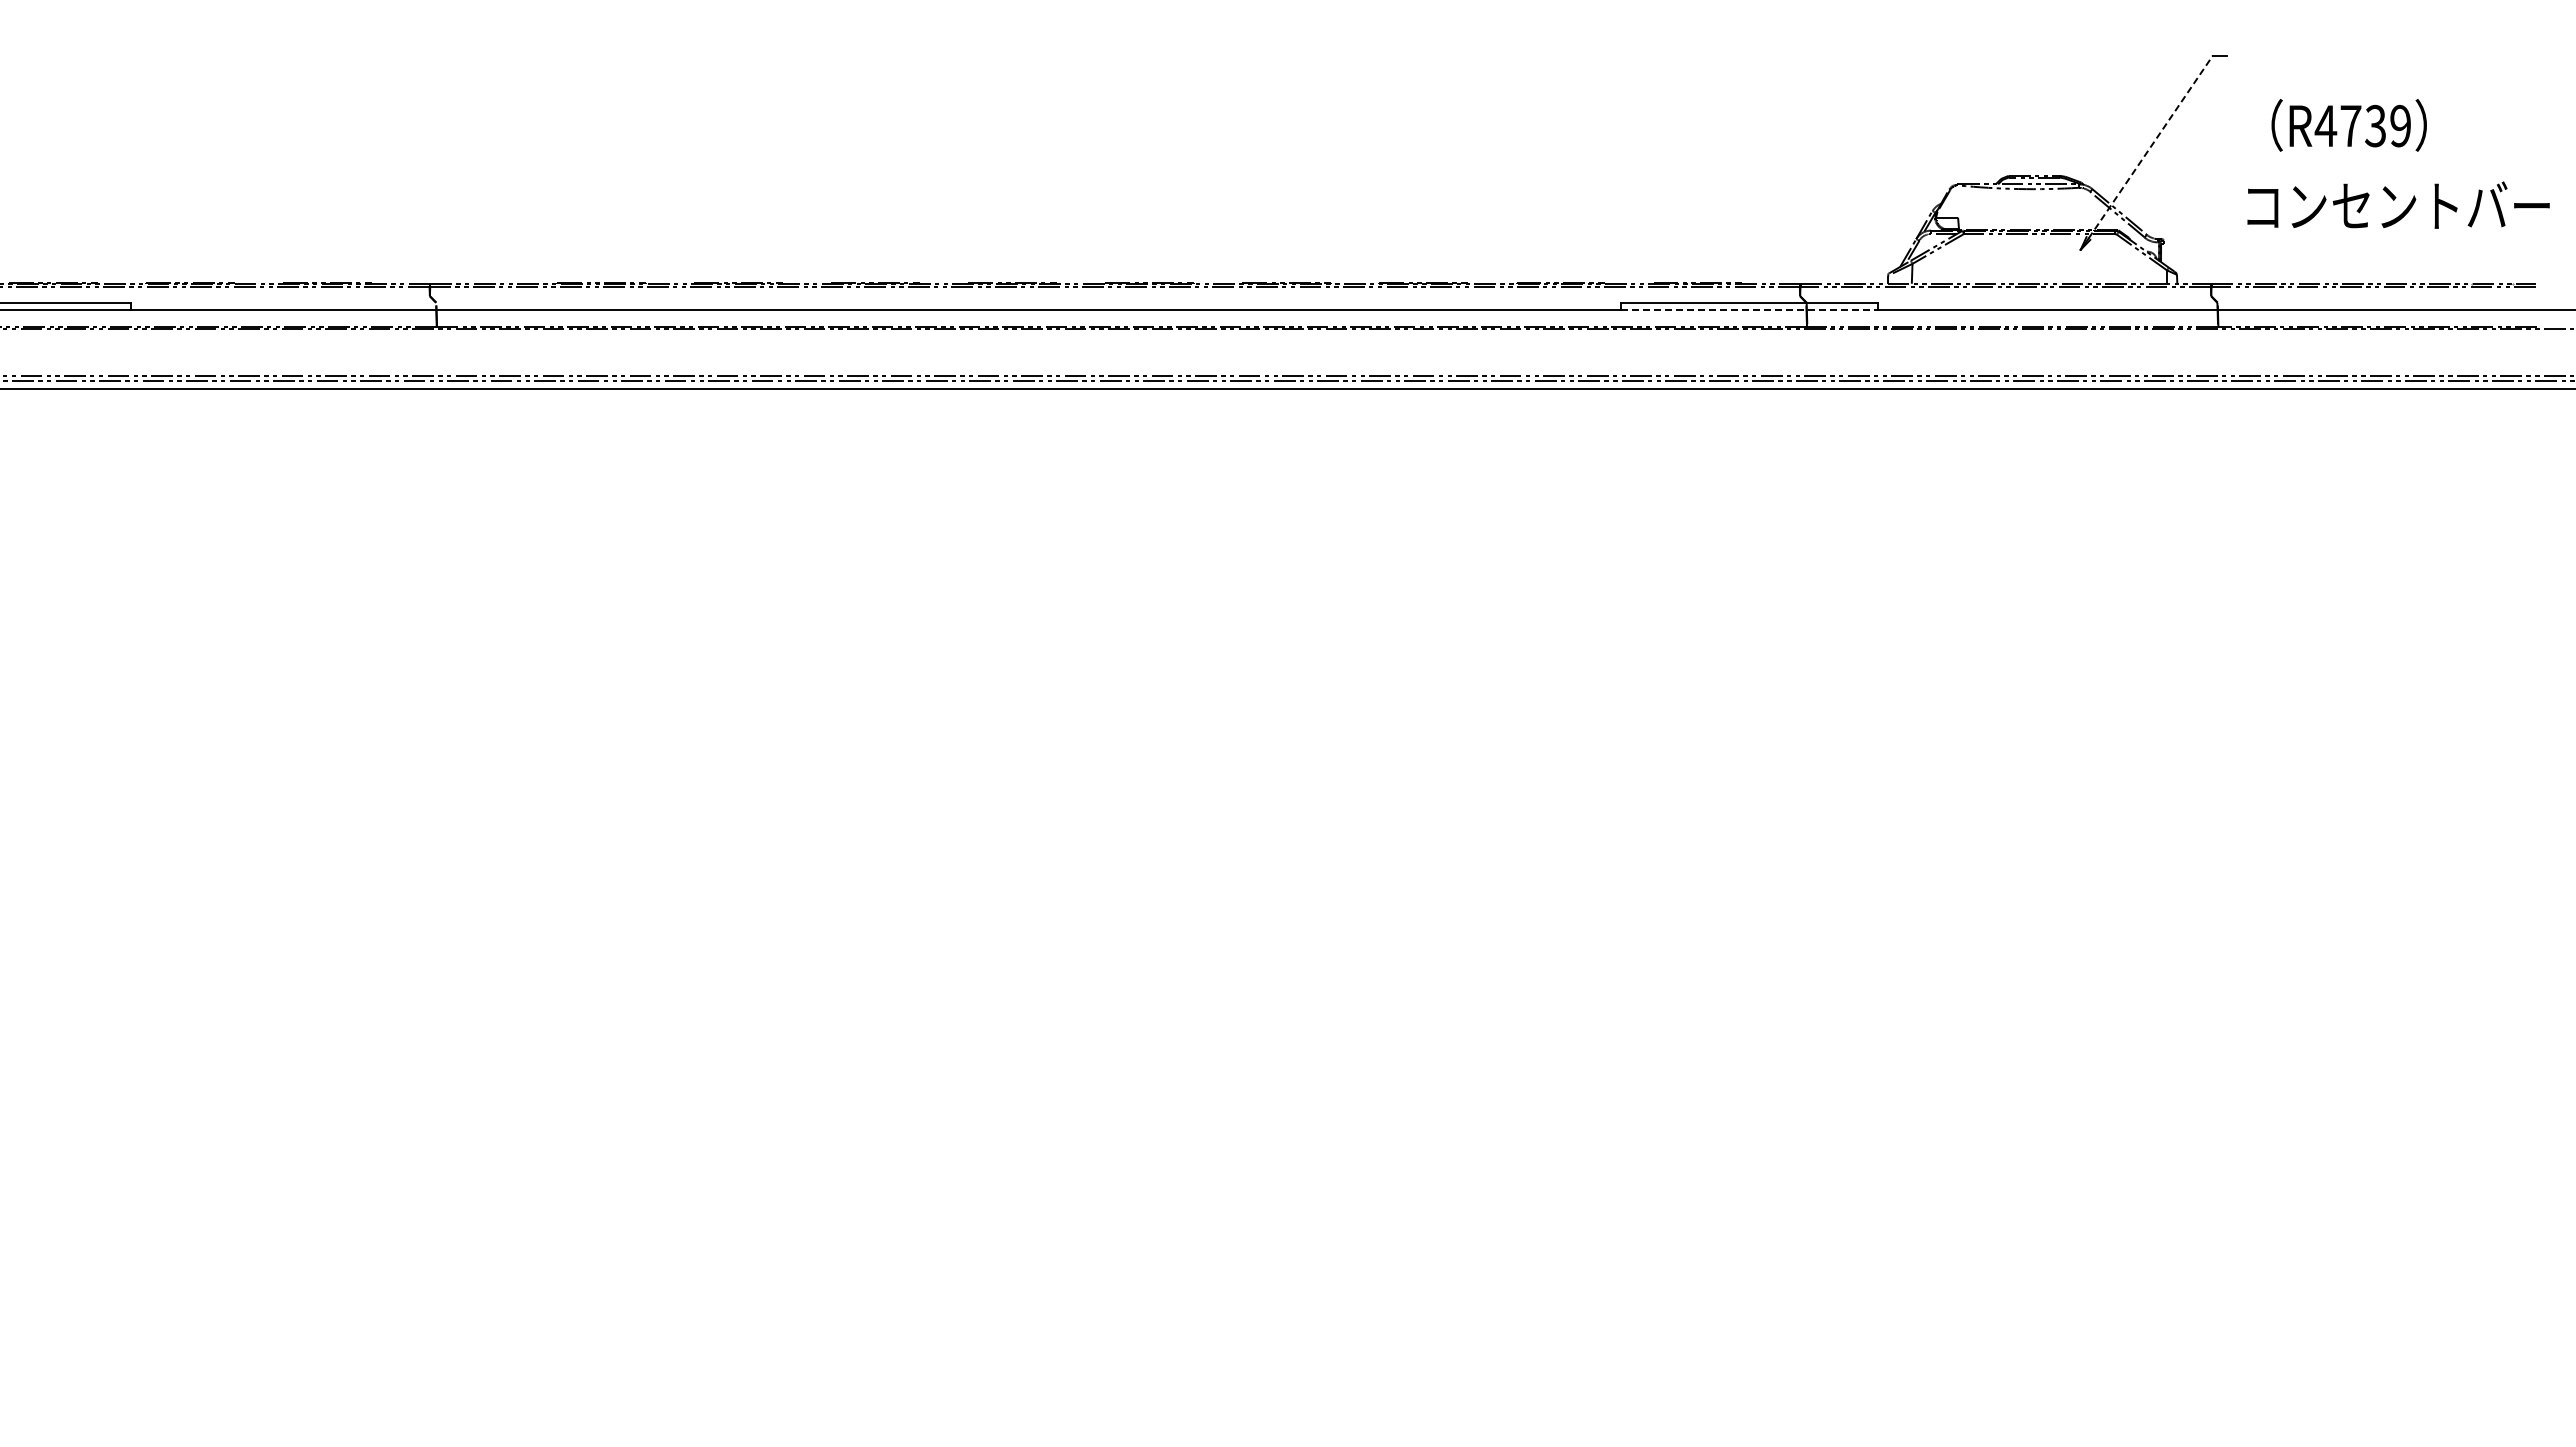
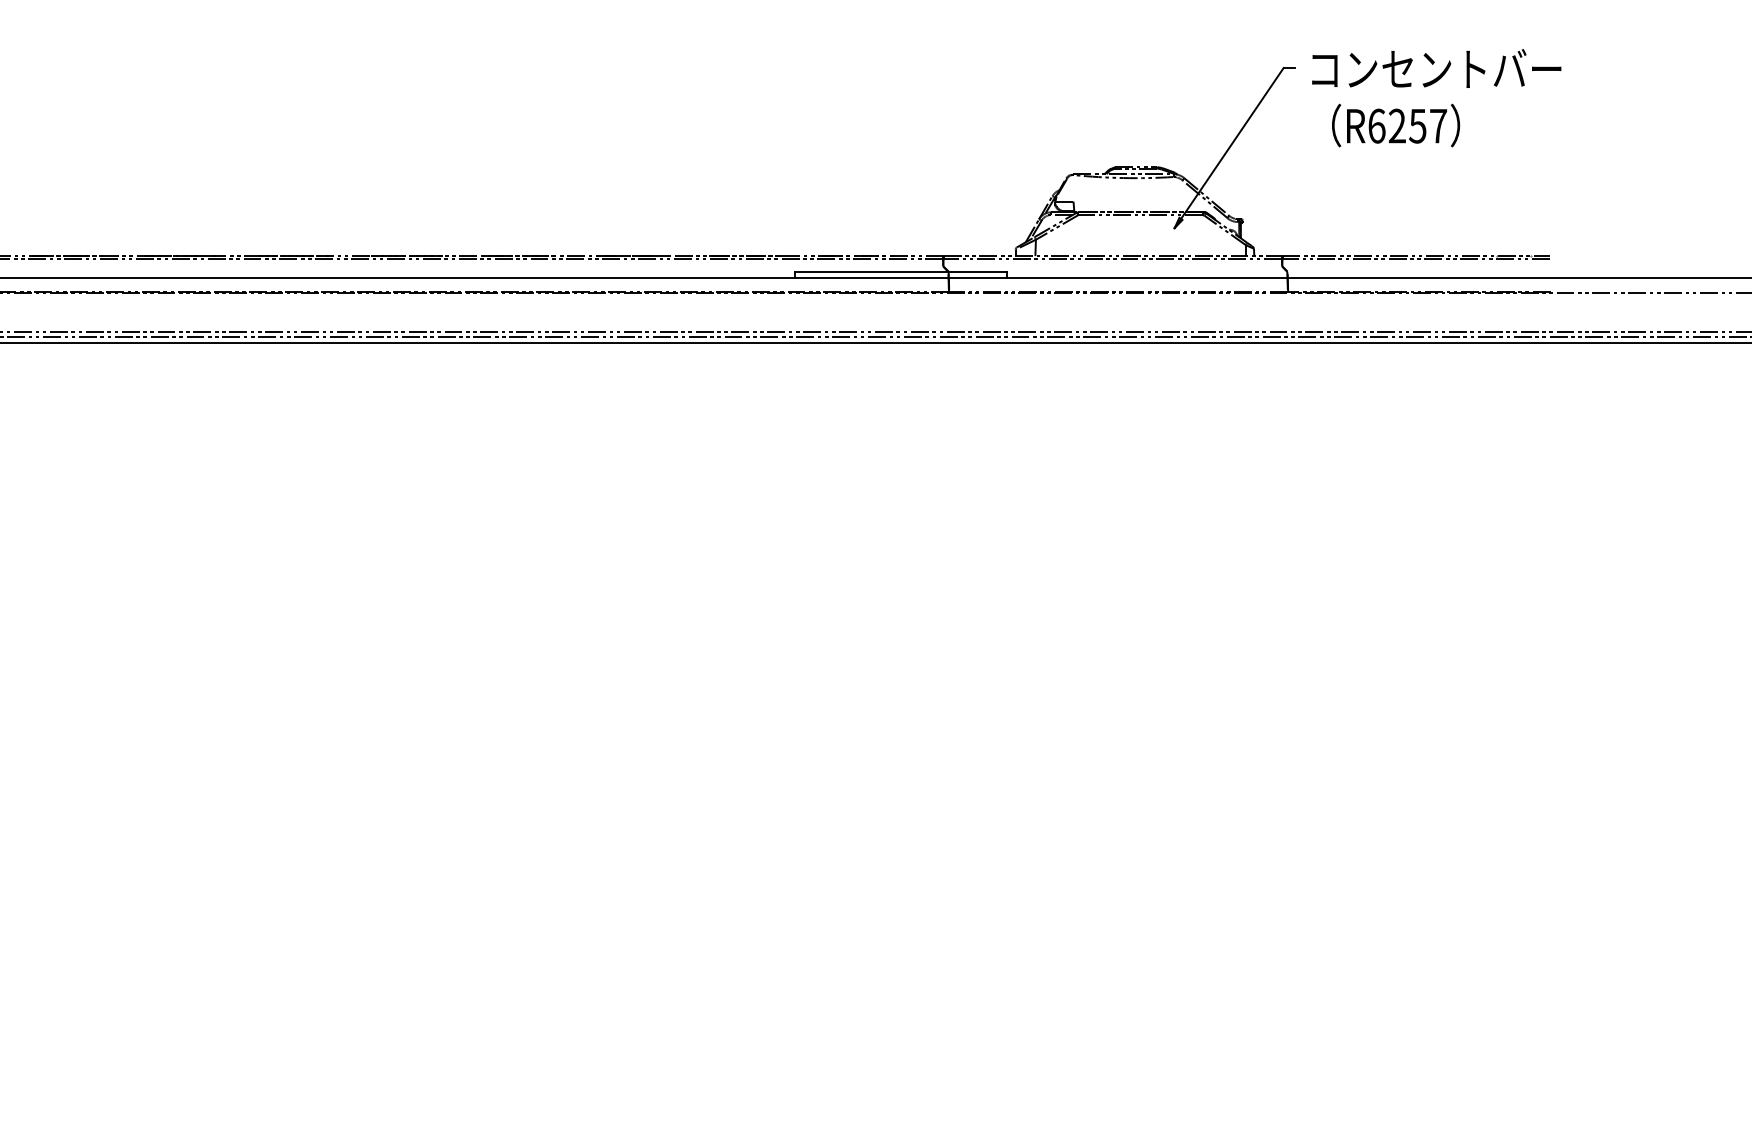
text: (2362, 125) -> (1406, 125), R4739 -> R6257
line: (2150, 147) -> (1232, 143), dashed -> solid
text: (2398, 204) -> (1436, 67), moved
line: (1749, 310) -> (901, 278), dashed -> solid

